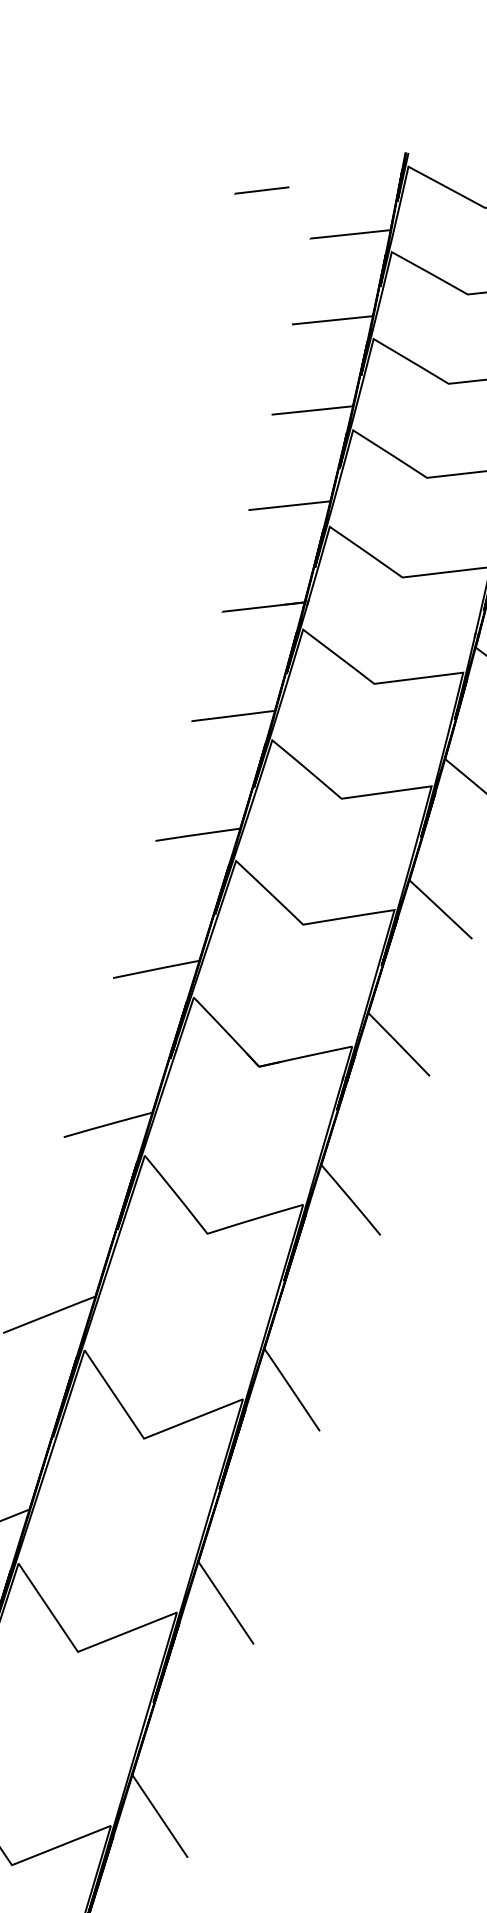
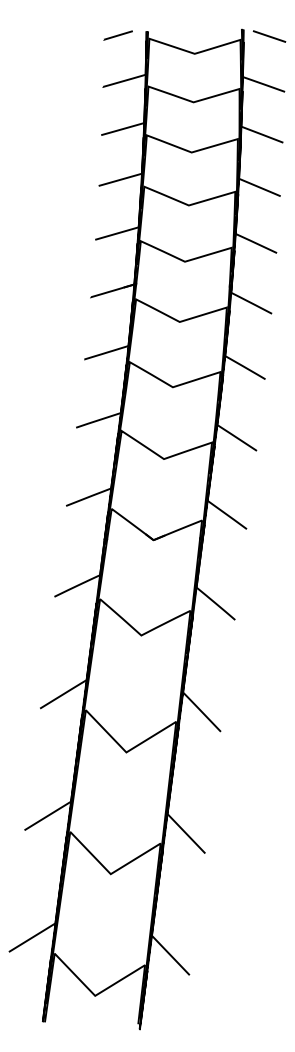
line: (260, 190) -> (117, 35), moved

